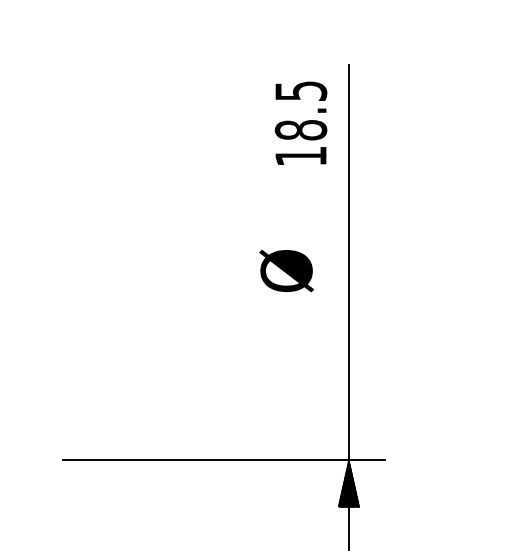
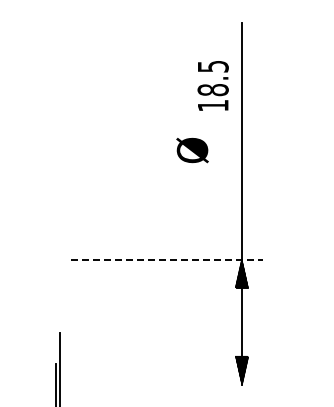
text: (299, 122) -> (212, 85), moved
text: (286, 271) -> (192, 150), moved
line: (224, 459) -> (167, 259), solid -> dashed

